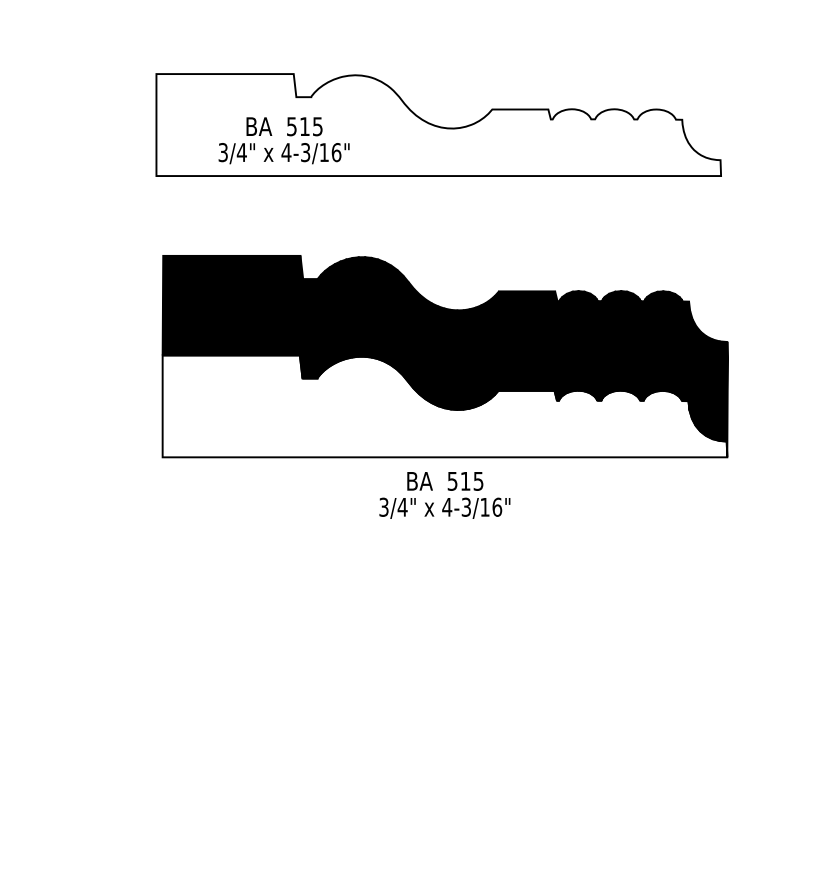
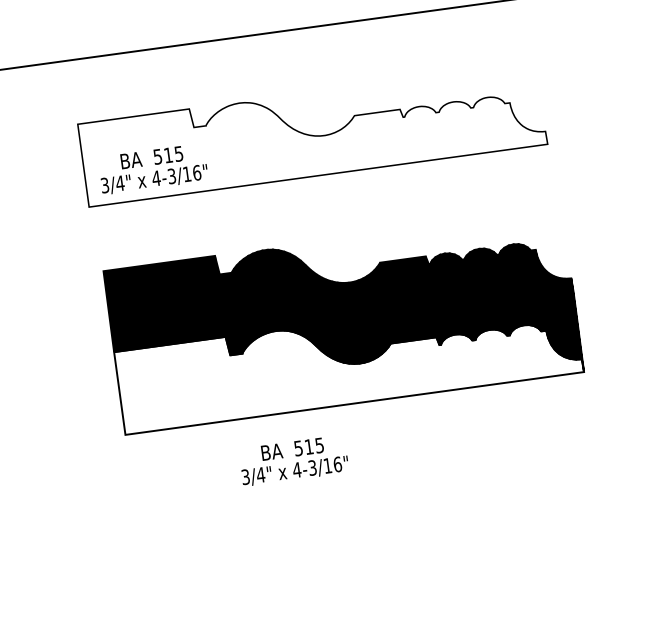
text: (283, 140) -> (152, 169), moved
text: (444, 495) -> (293, 460), moved

